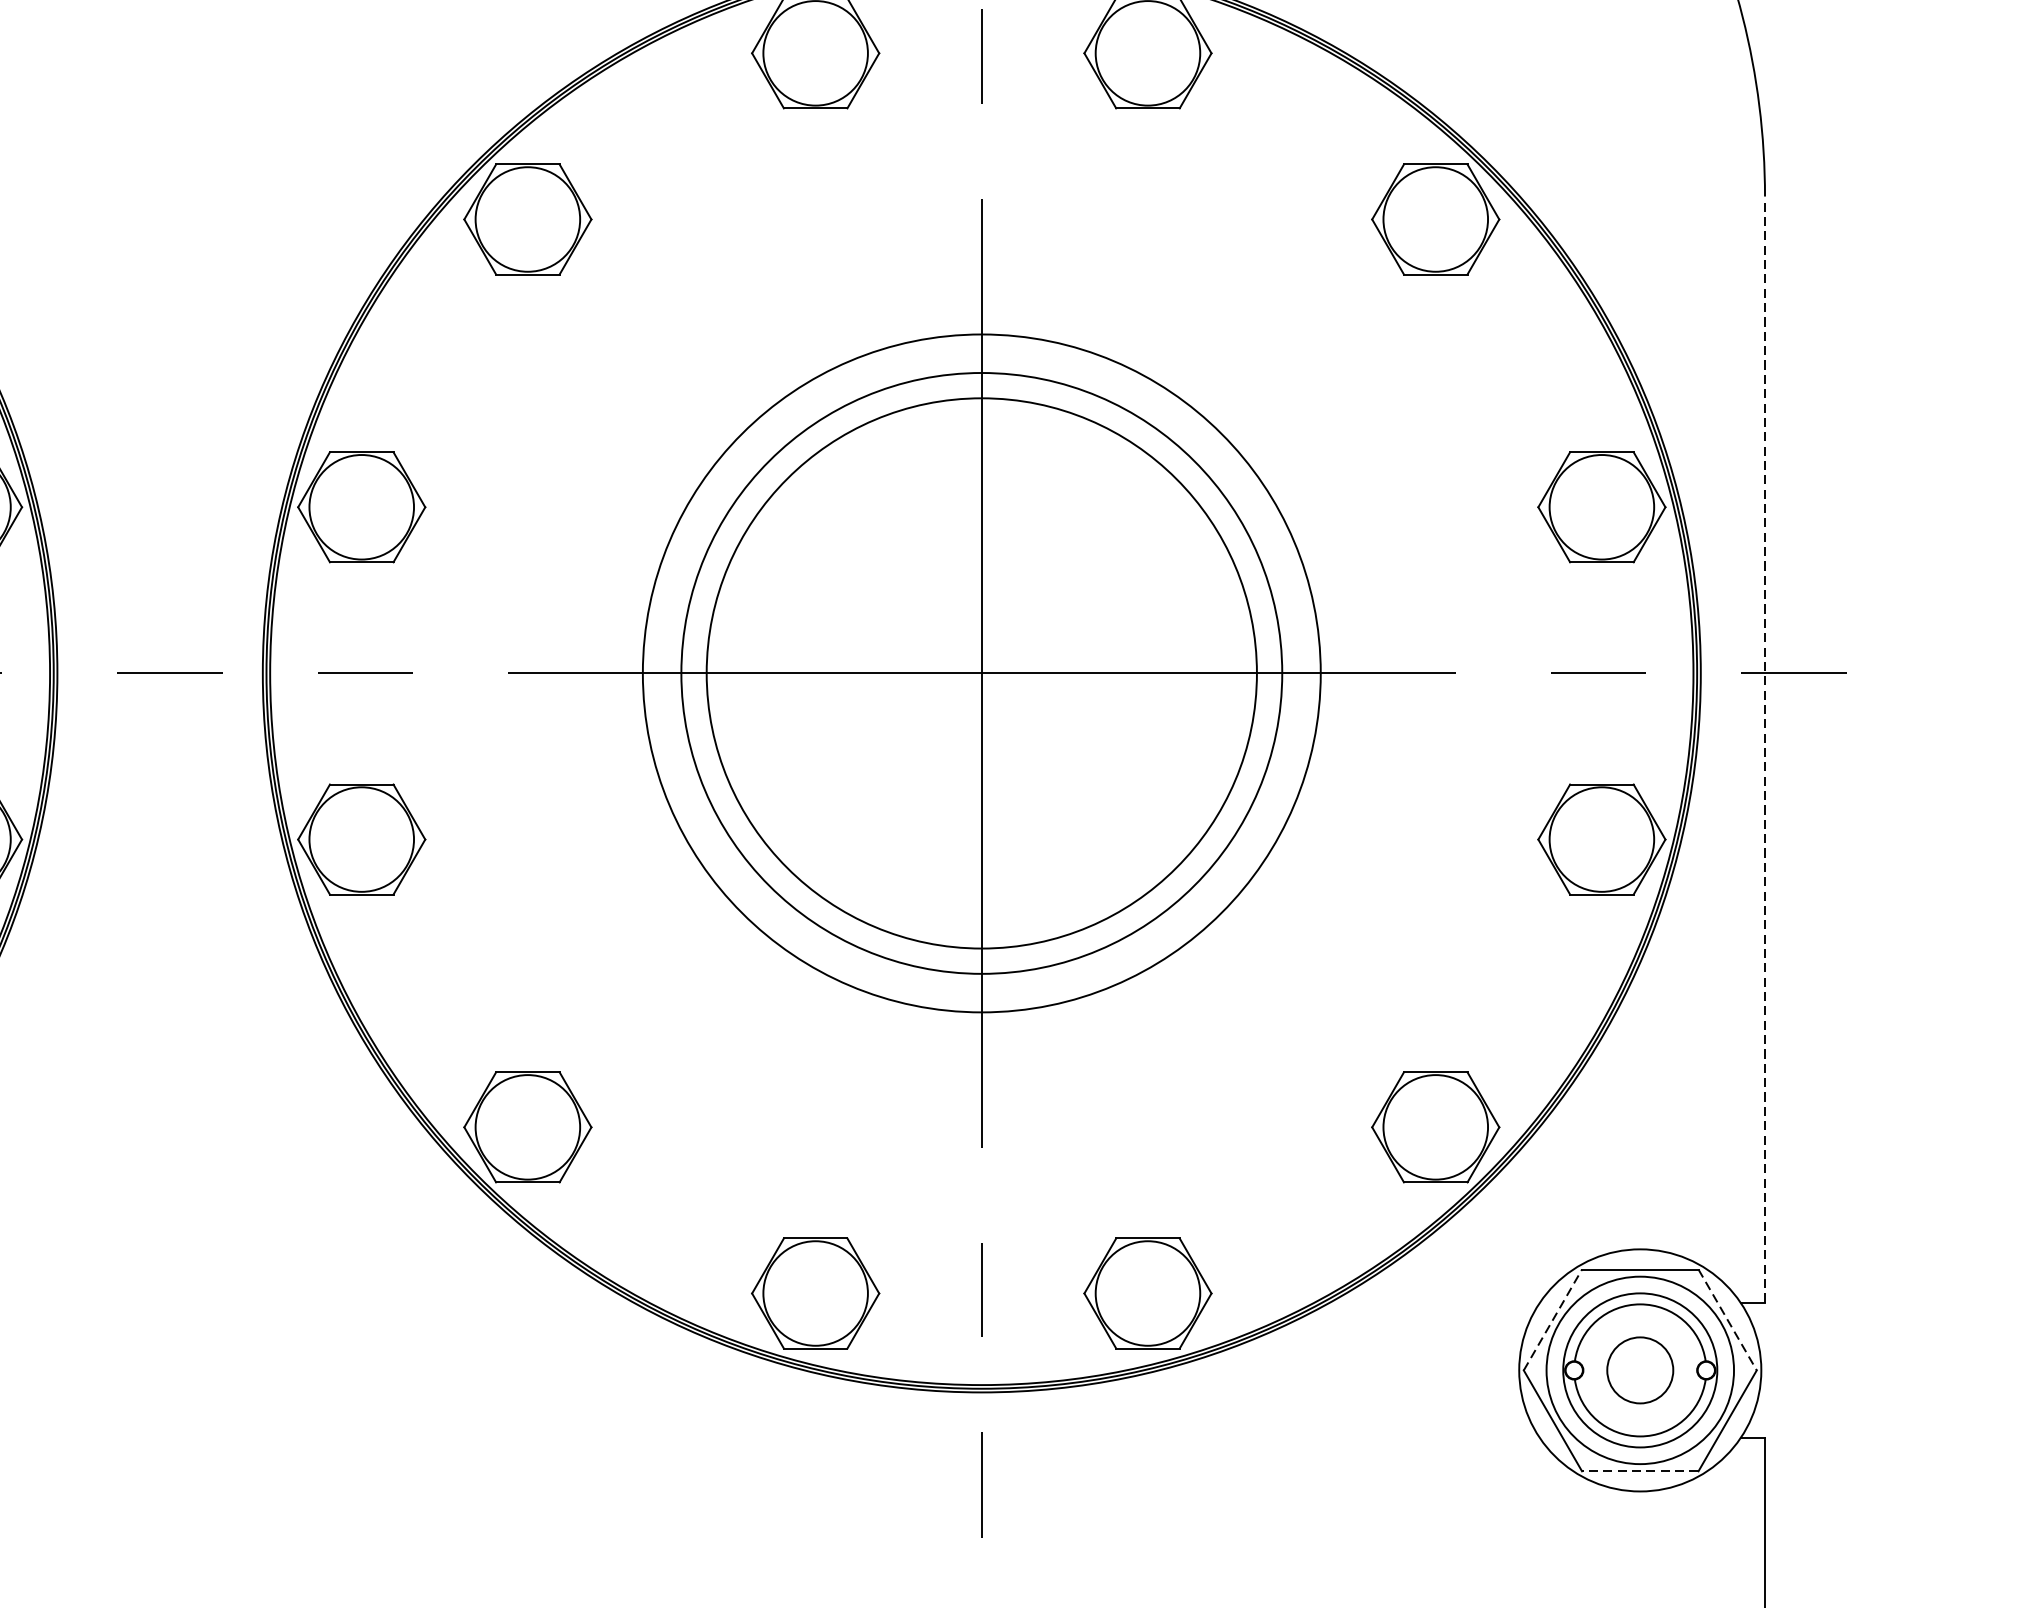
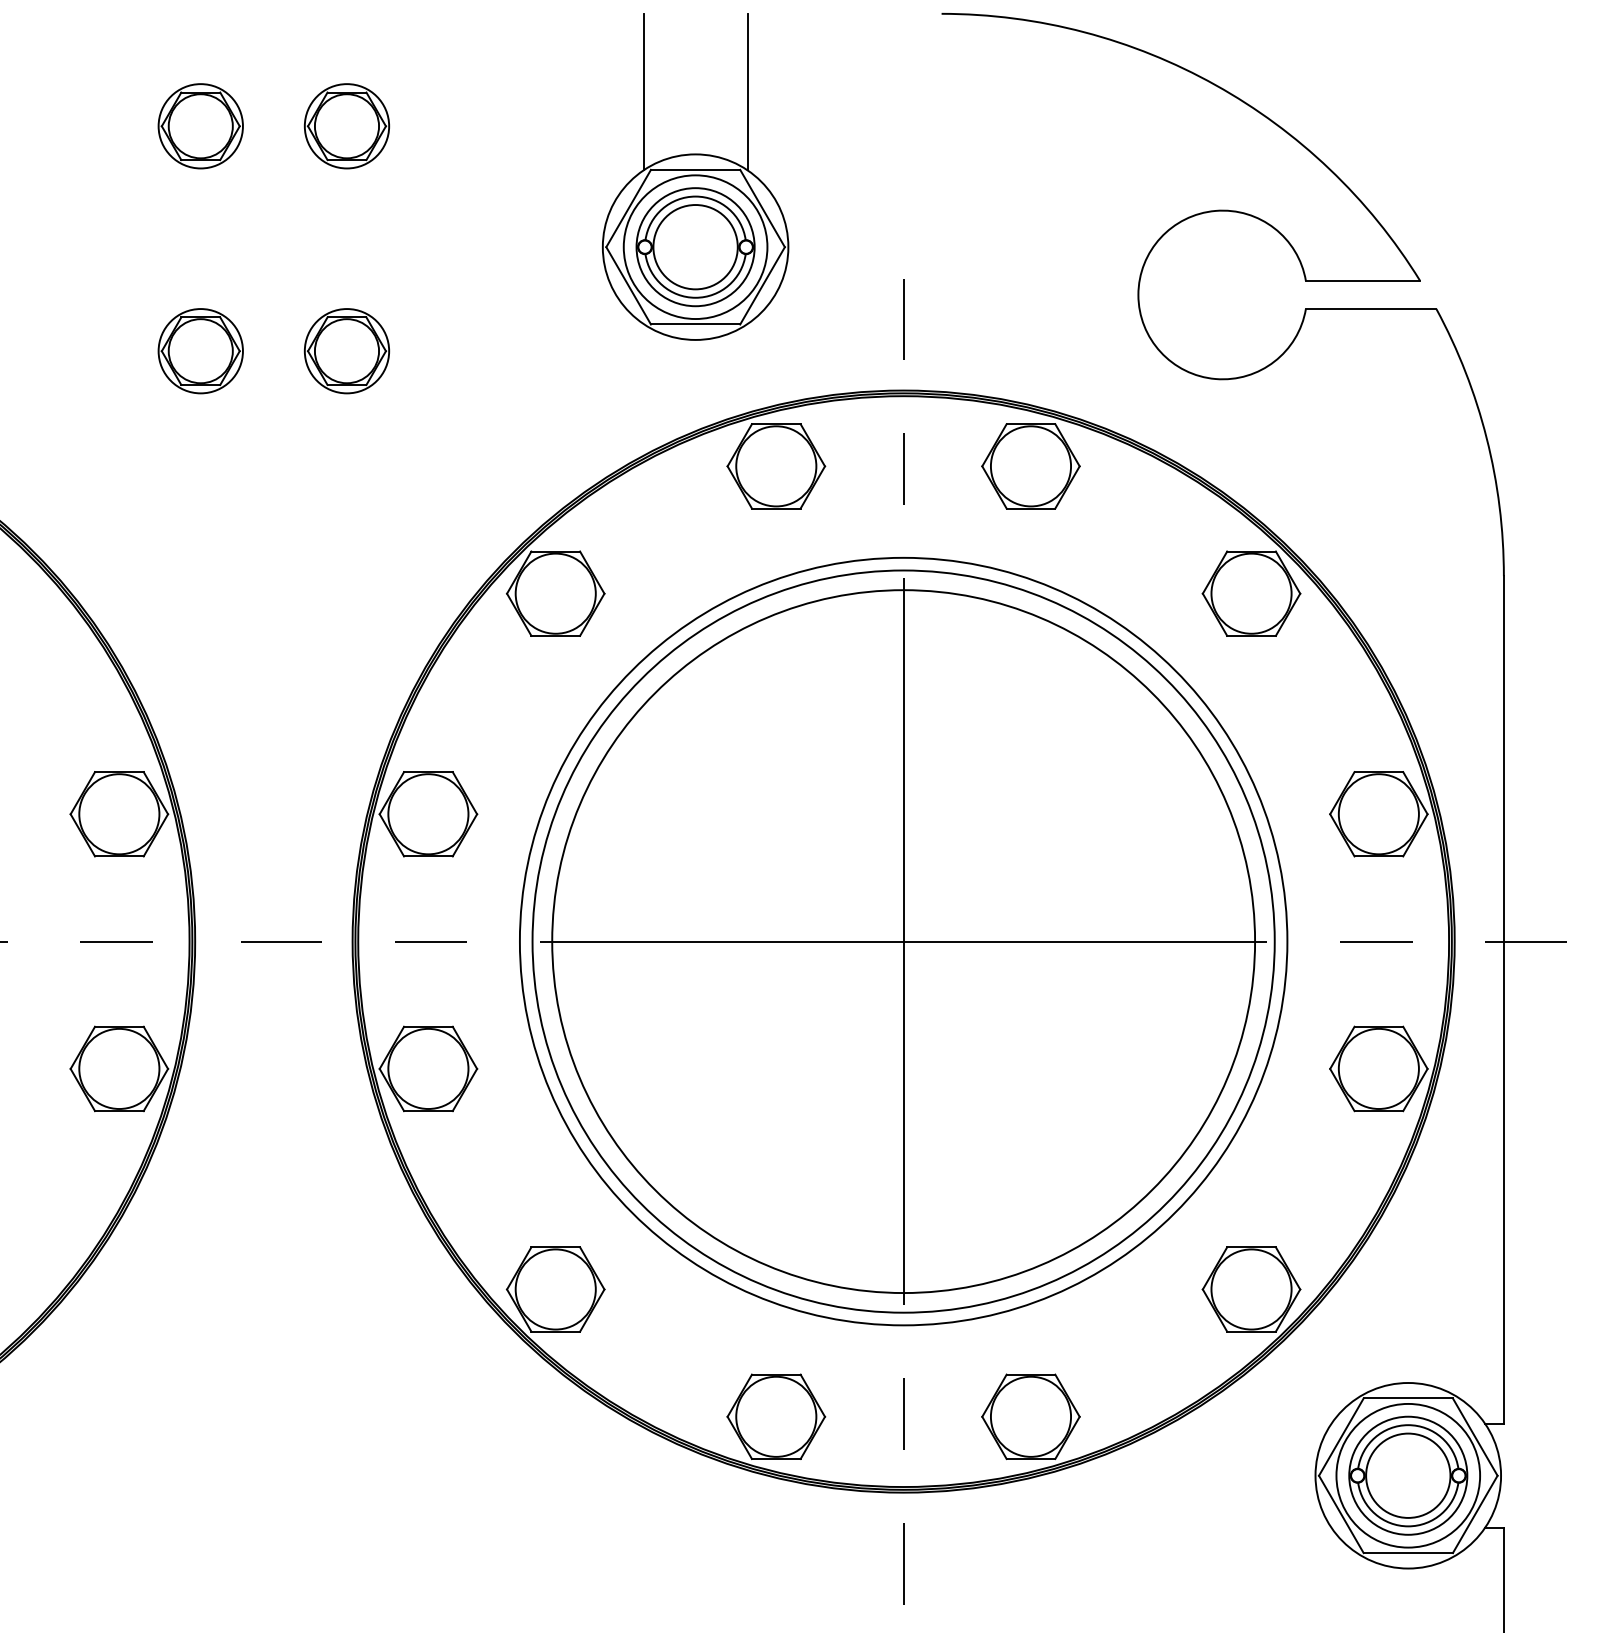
circle: (981, 673) -> (903, 941), size x1.43
circle: (981, 673) -> (903, 941), size x1.67
circle: (981, 673) -> (903, 941), size x1.67
line: (1764, 748) -> (1503, 999), dashed -> solid
line: (1553, 1320) -> (1341, 1437), dashed -> solid
line: (1727, 1320) -> (1475, 1437), dashed -> solid
circle: (1640, 1370) -> (1408, 1475), size x1.67
line: (1640, 1471) -> (1408, 1553), dashed -> solid

